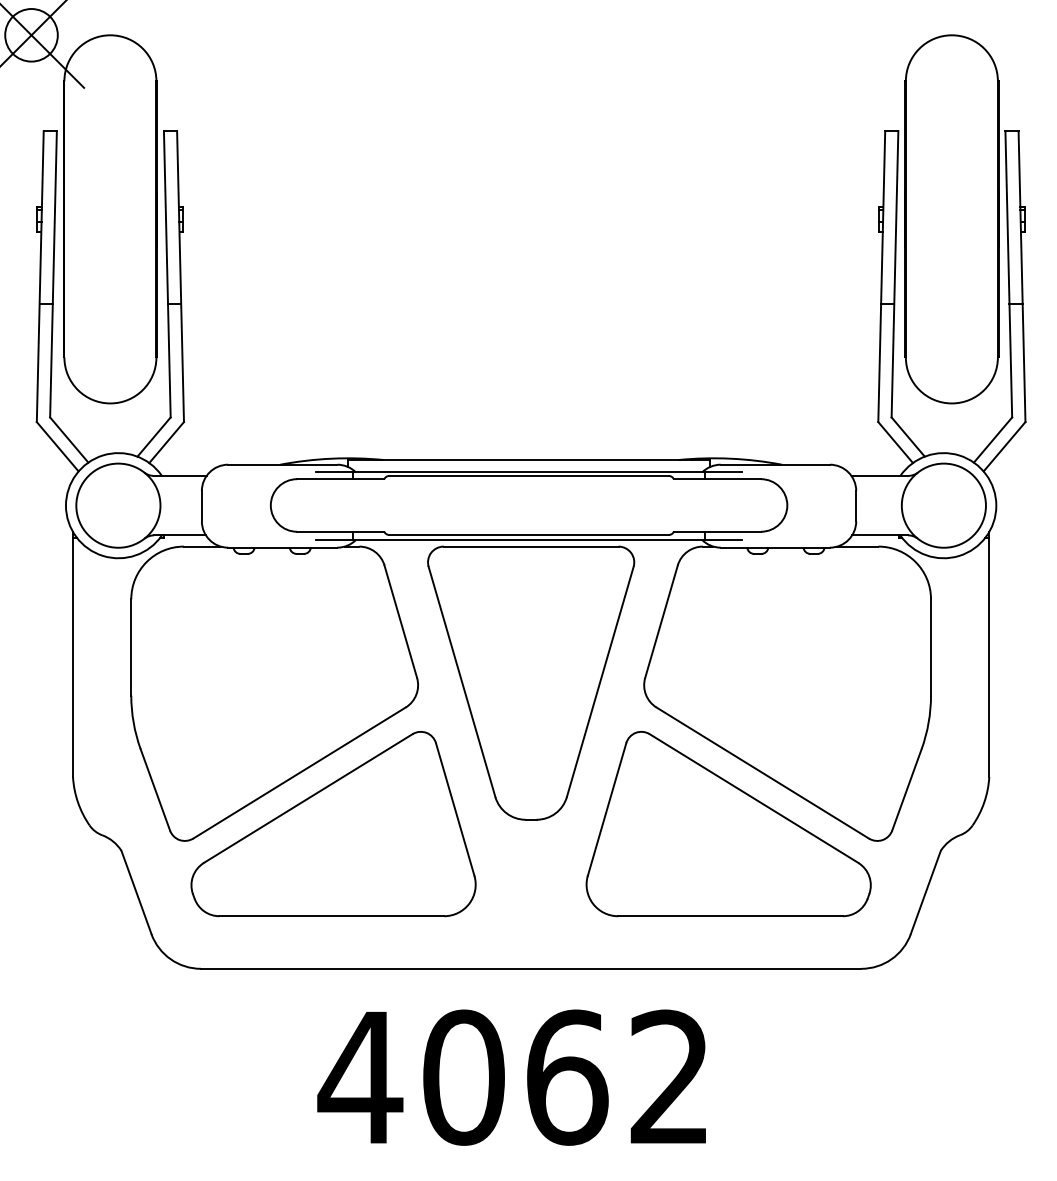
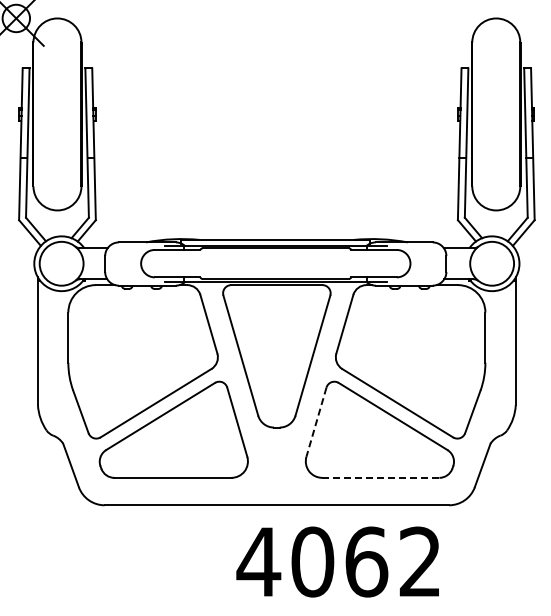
line: (607, 810) -> (316, 422), solid -> dashed
line: (729, 915) -> (380, 477), solid -> dashed
text: (511, 1076) -> (337, 561), moved

